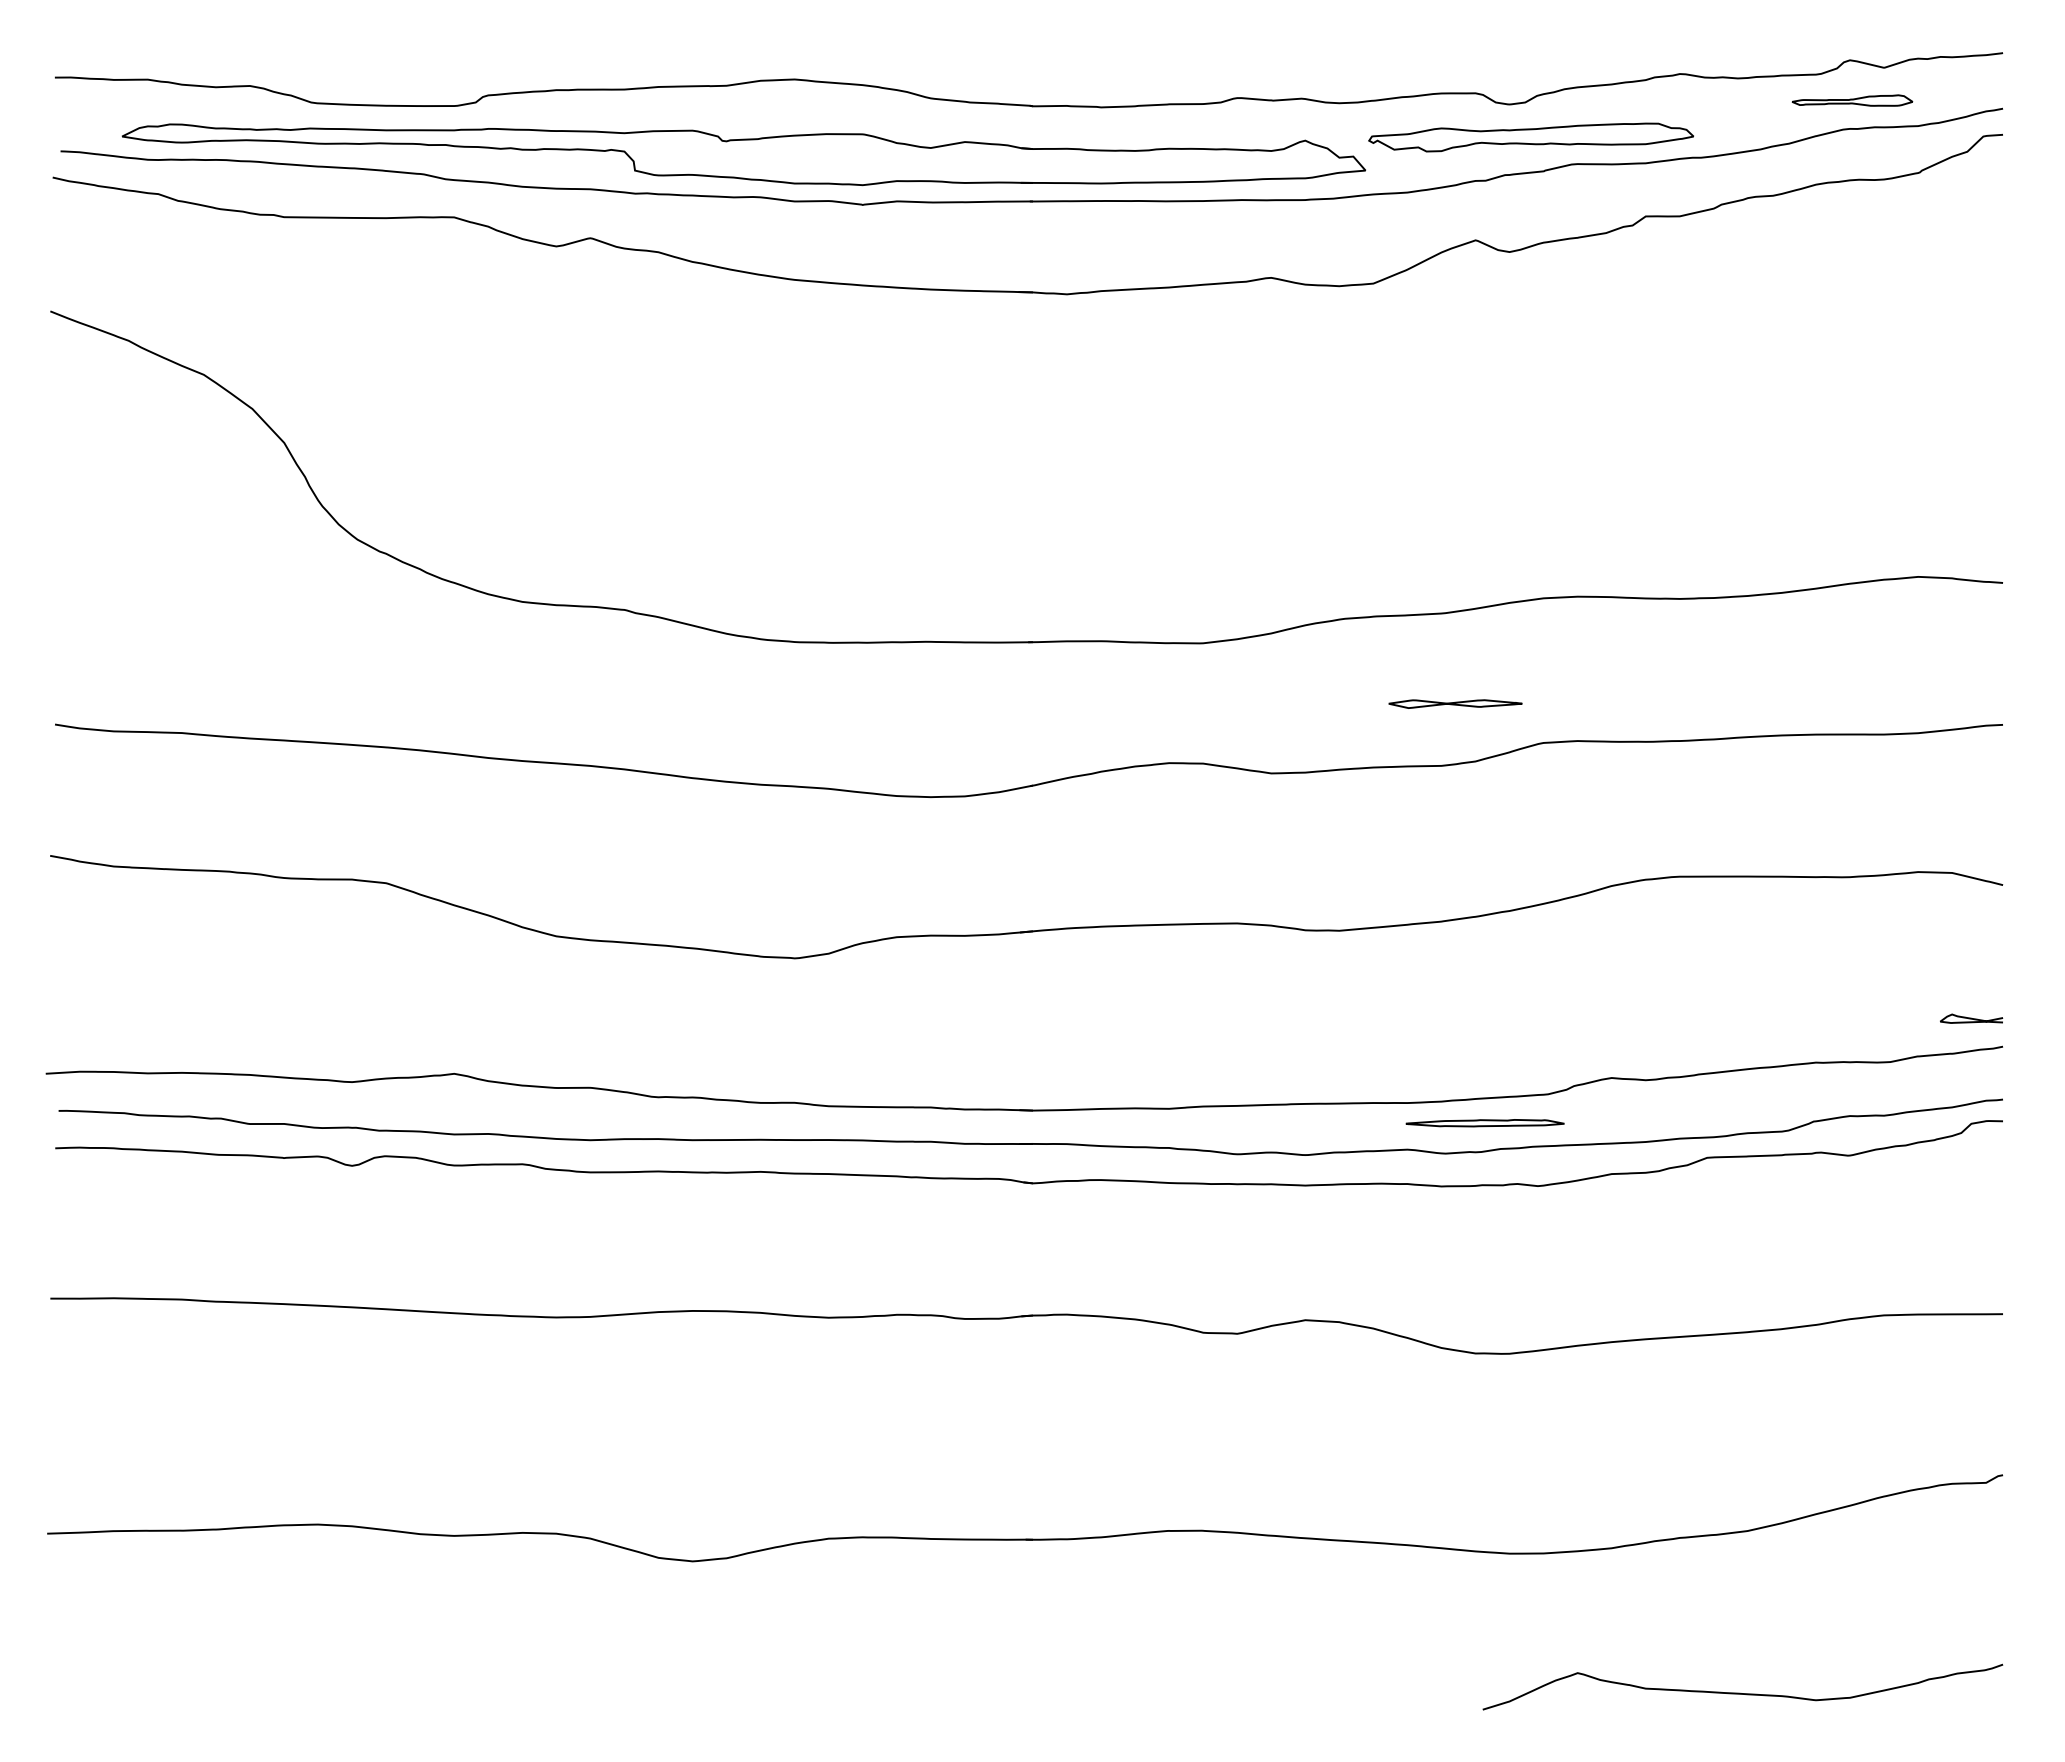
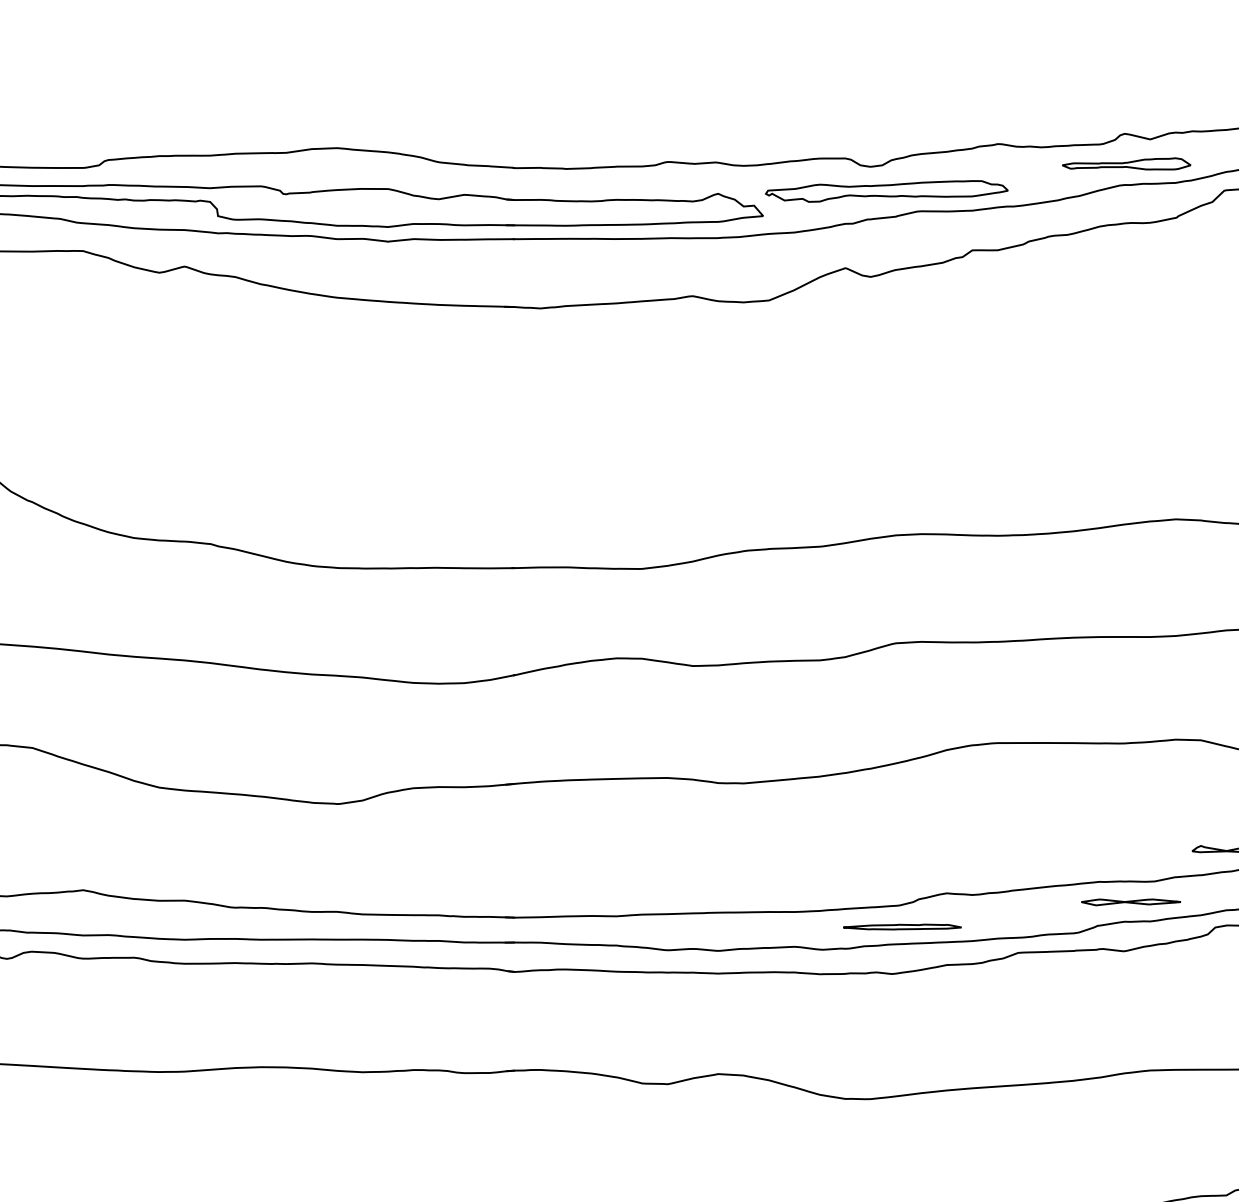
part: (1852, 100) -> (1126, 163), size x1.43
part: (1455, 703) -> (1131, 901), moved
part: (1484, 1123) -> (902, 927), moved

